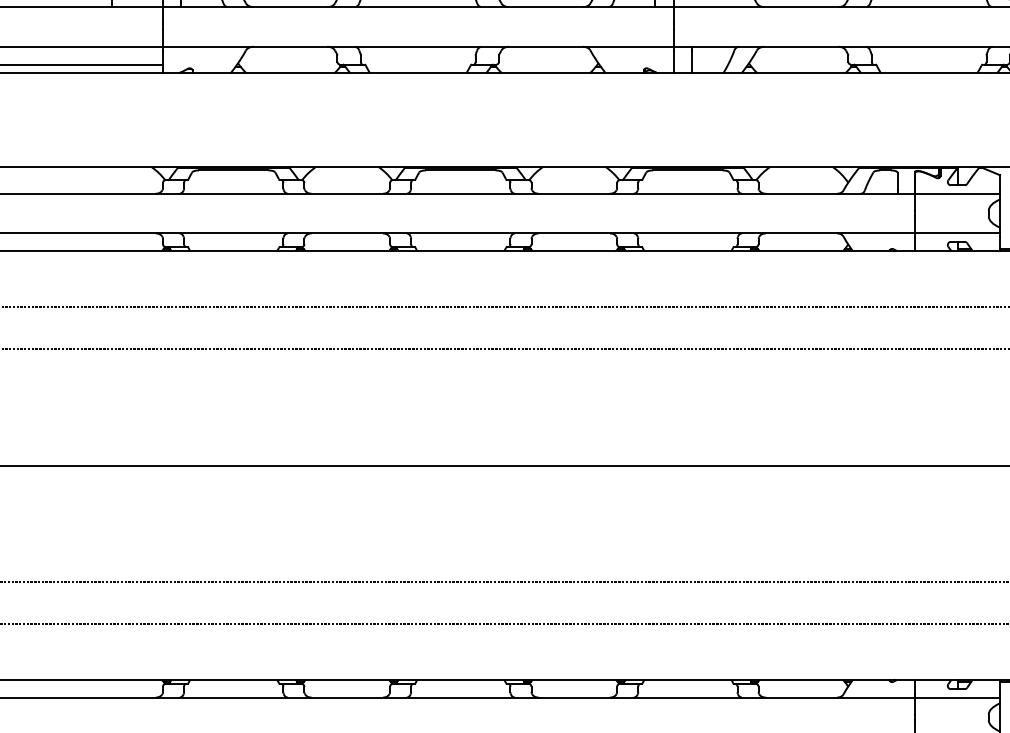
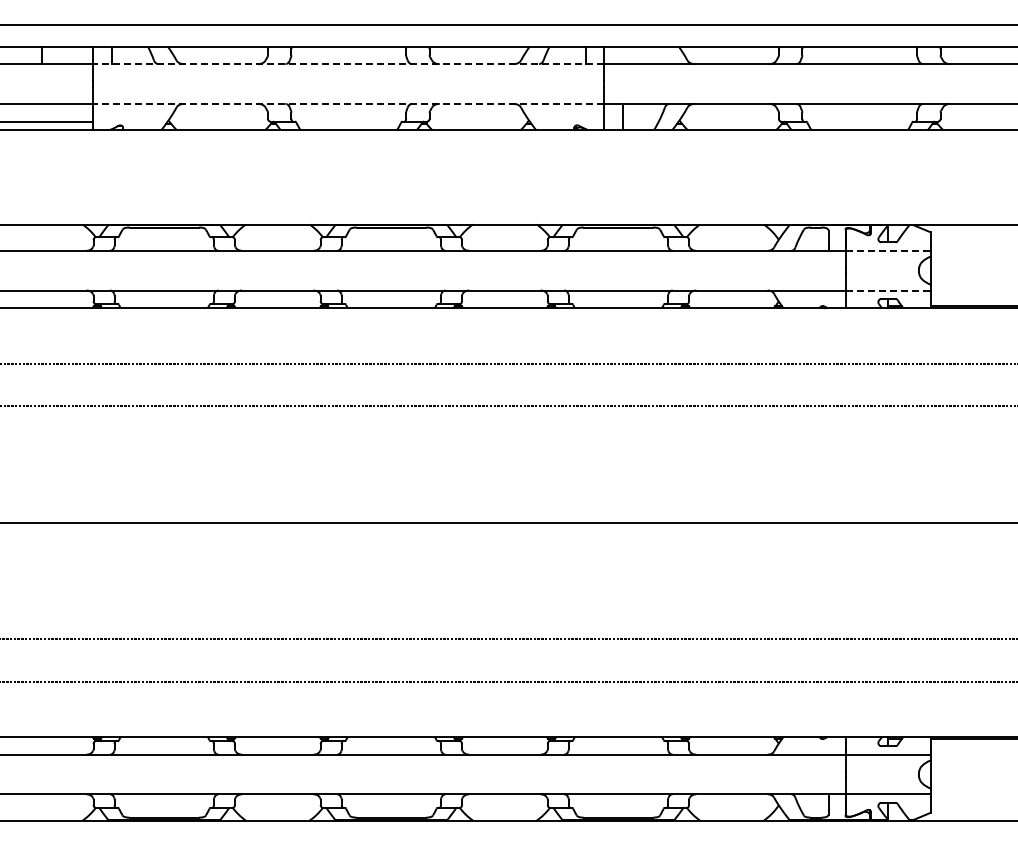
line: (417, 7) -> (348, 64), solid -> dashed
line: (417, 46) -> (348, 103), solid -> dashed
line: (957, 193) -> (888, 250), solid -> dashed
line: (957, 233) -> (888, 290), solid -> dashed

